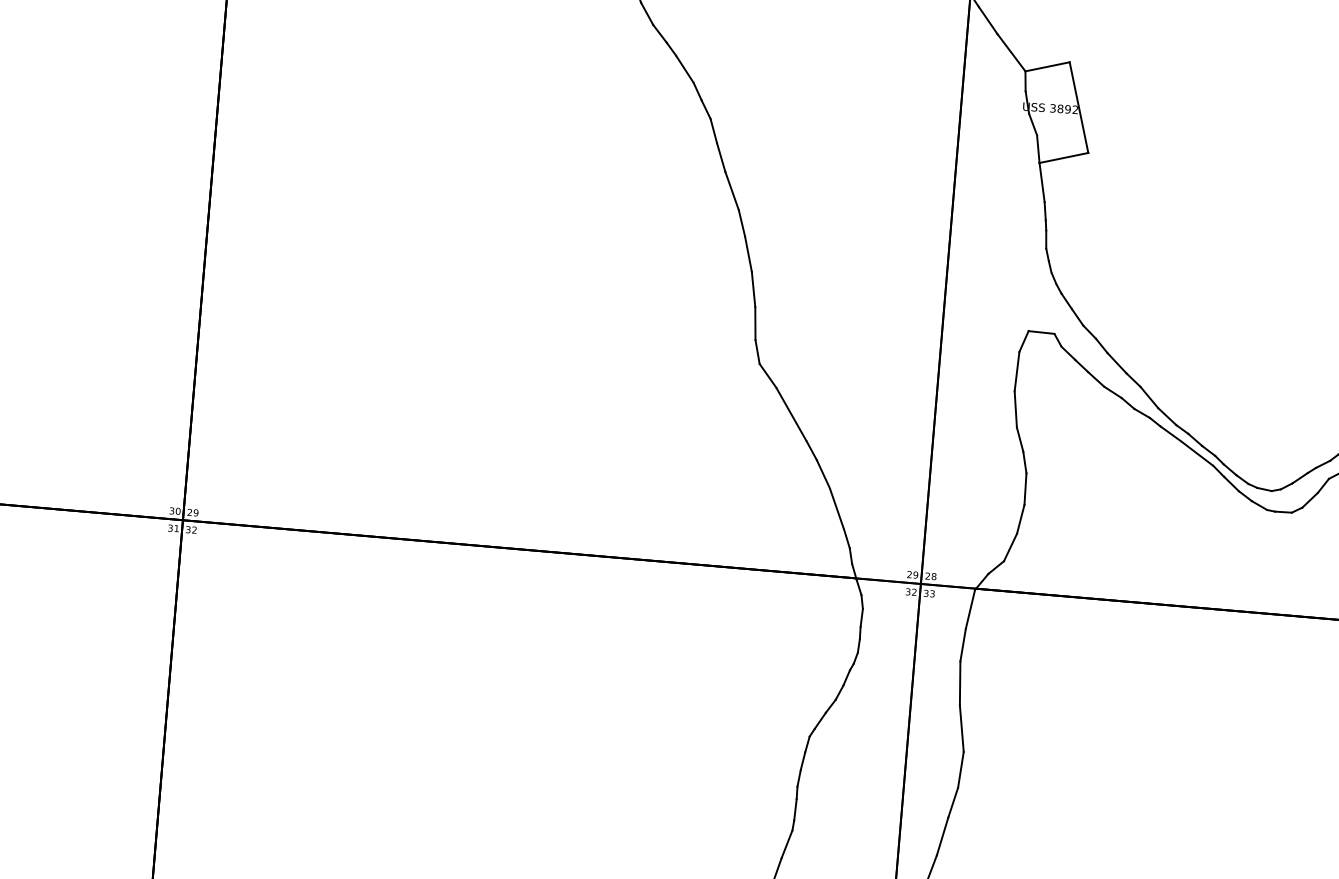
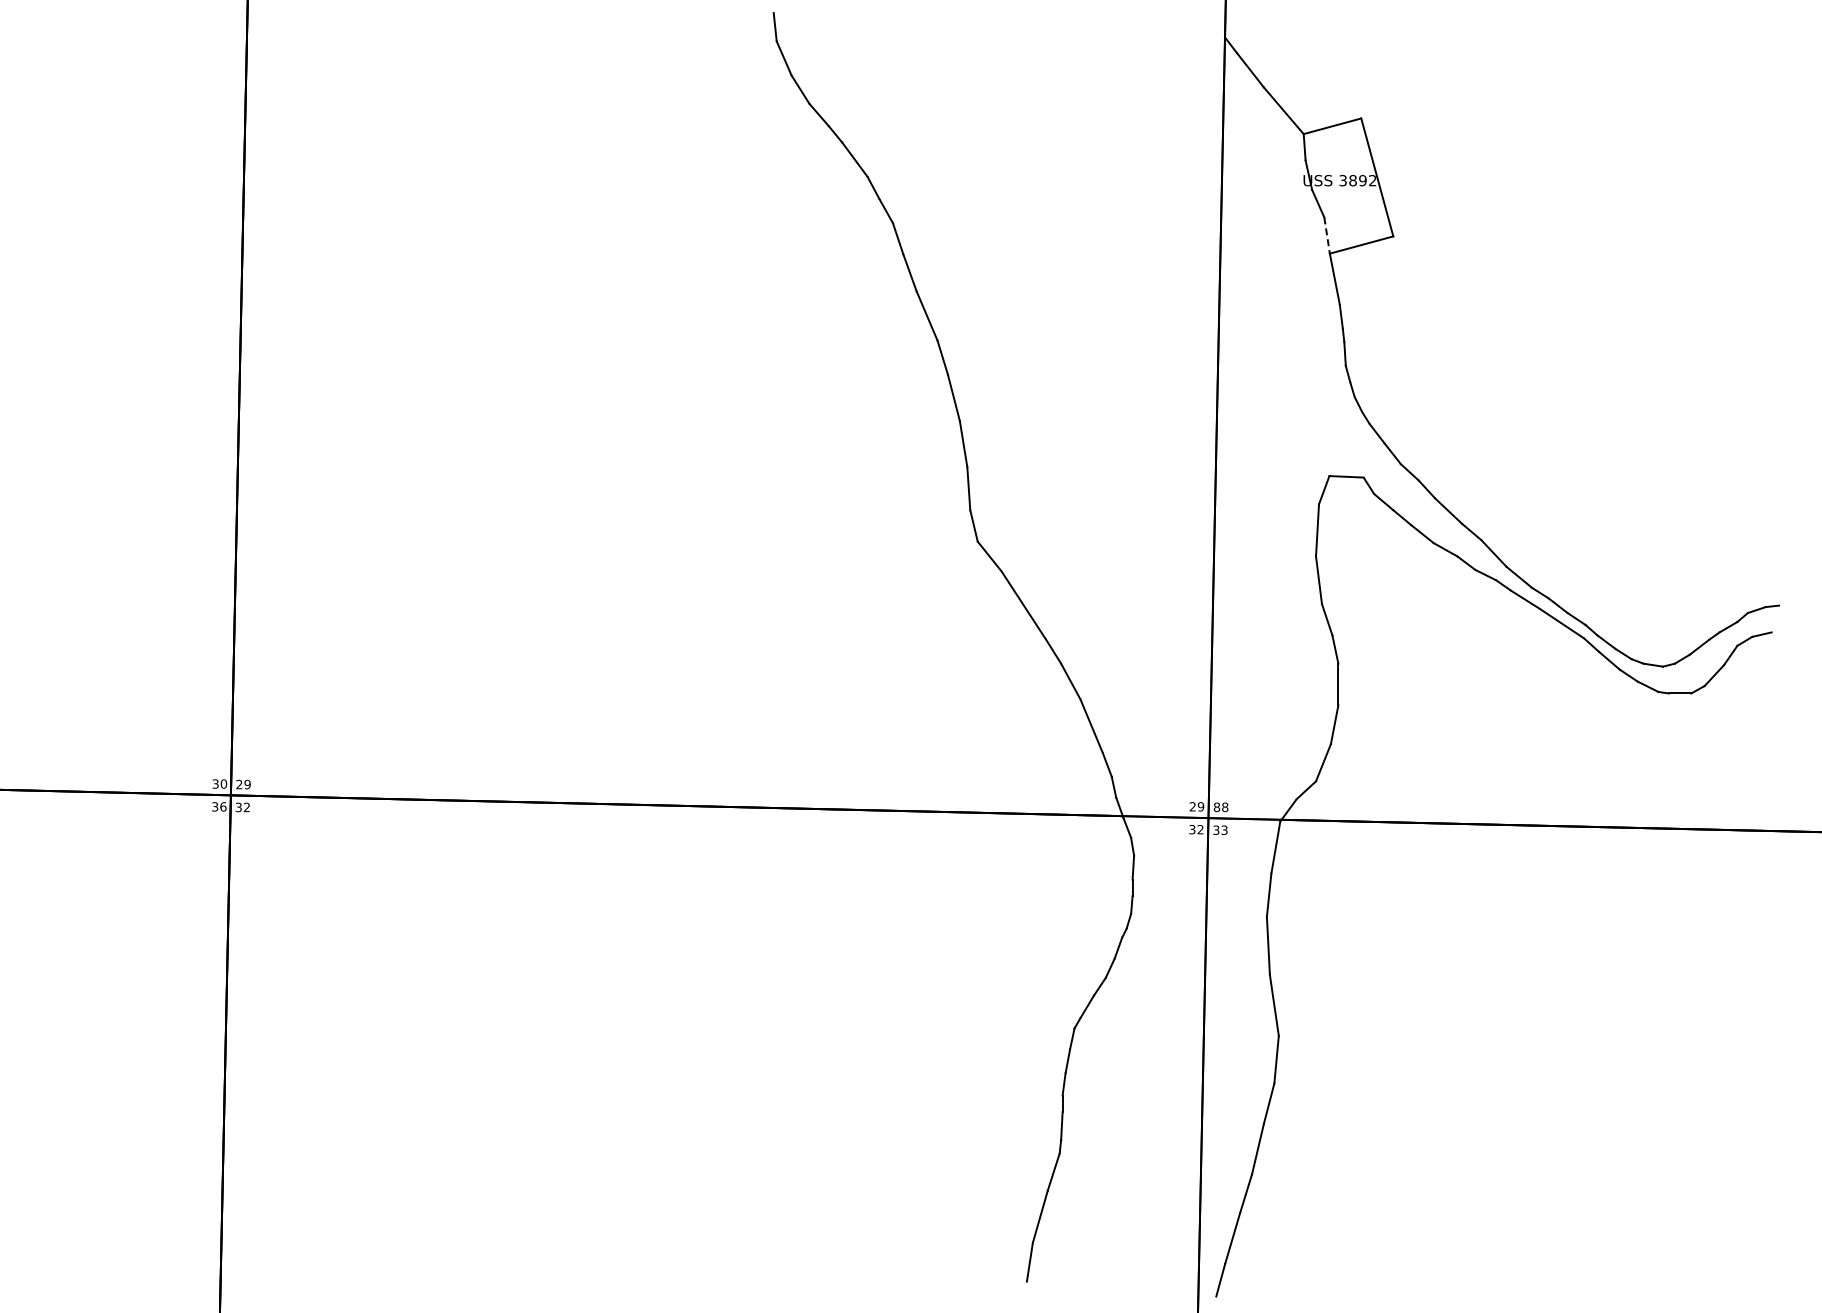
line: (1038, 149) -> (1327, 236), solid -> dashed
text: (176, 528) -> (223, 806), 31 -> 36
text: (927, 576) -> (1216, 807), 28 -> 88

